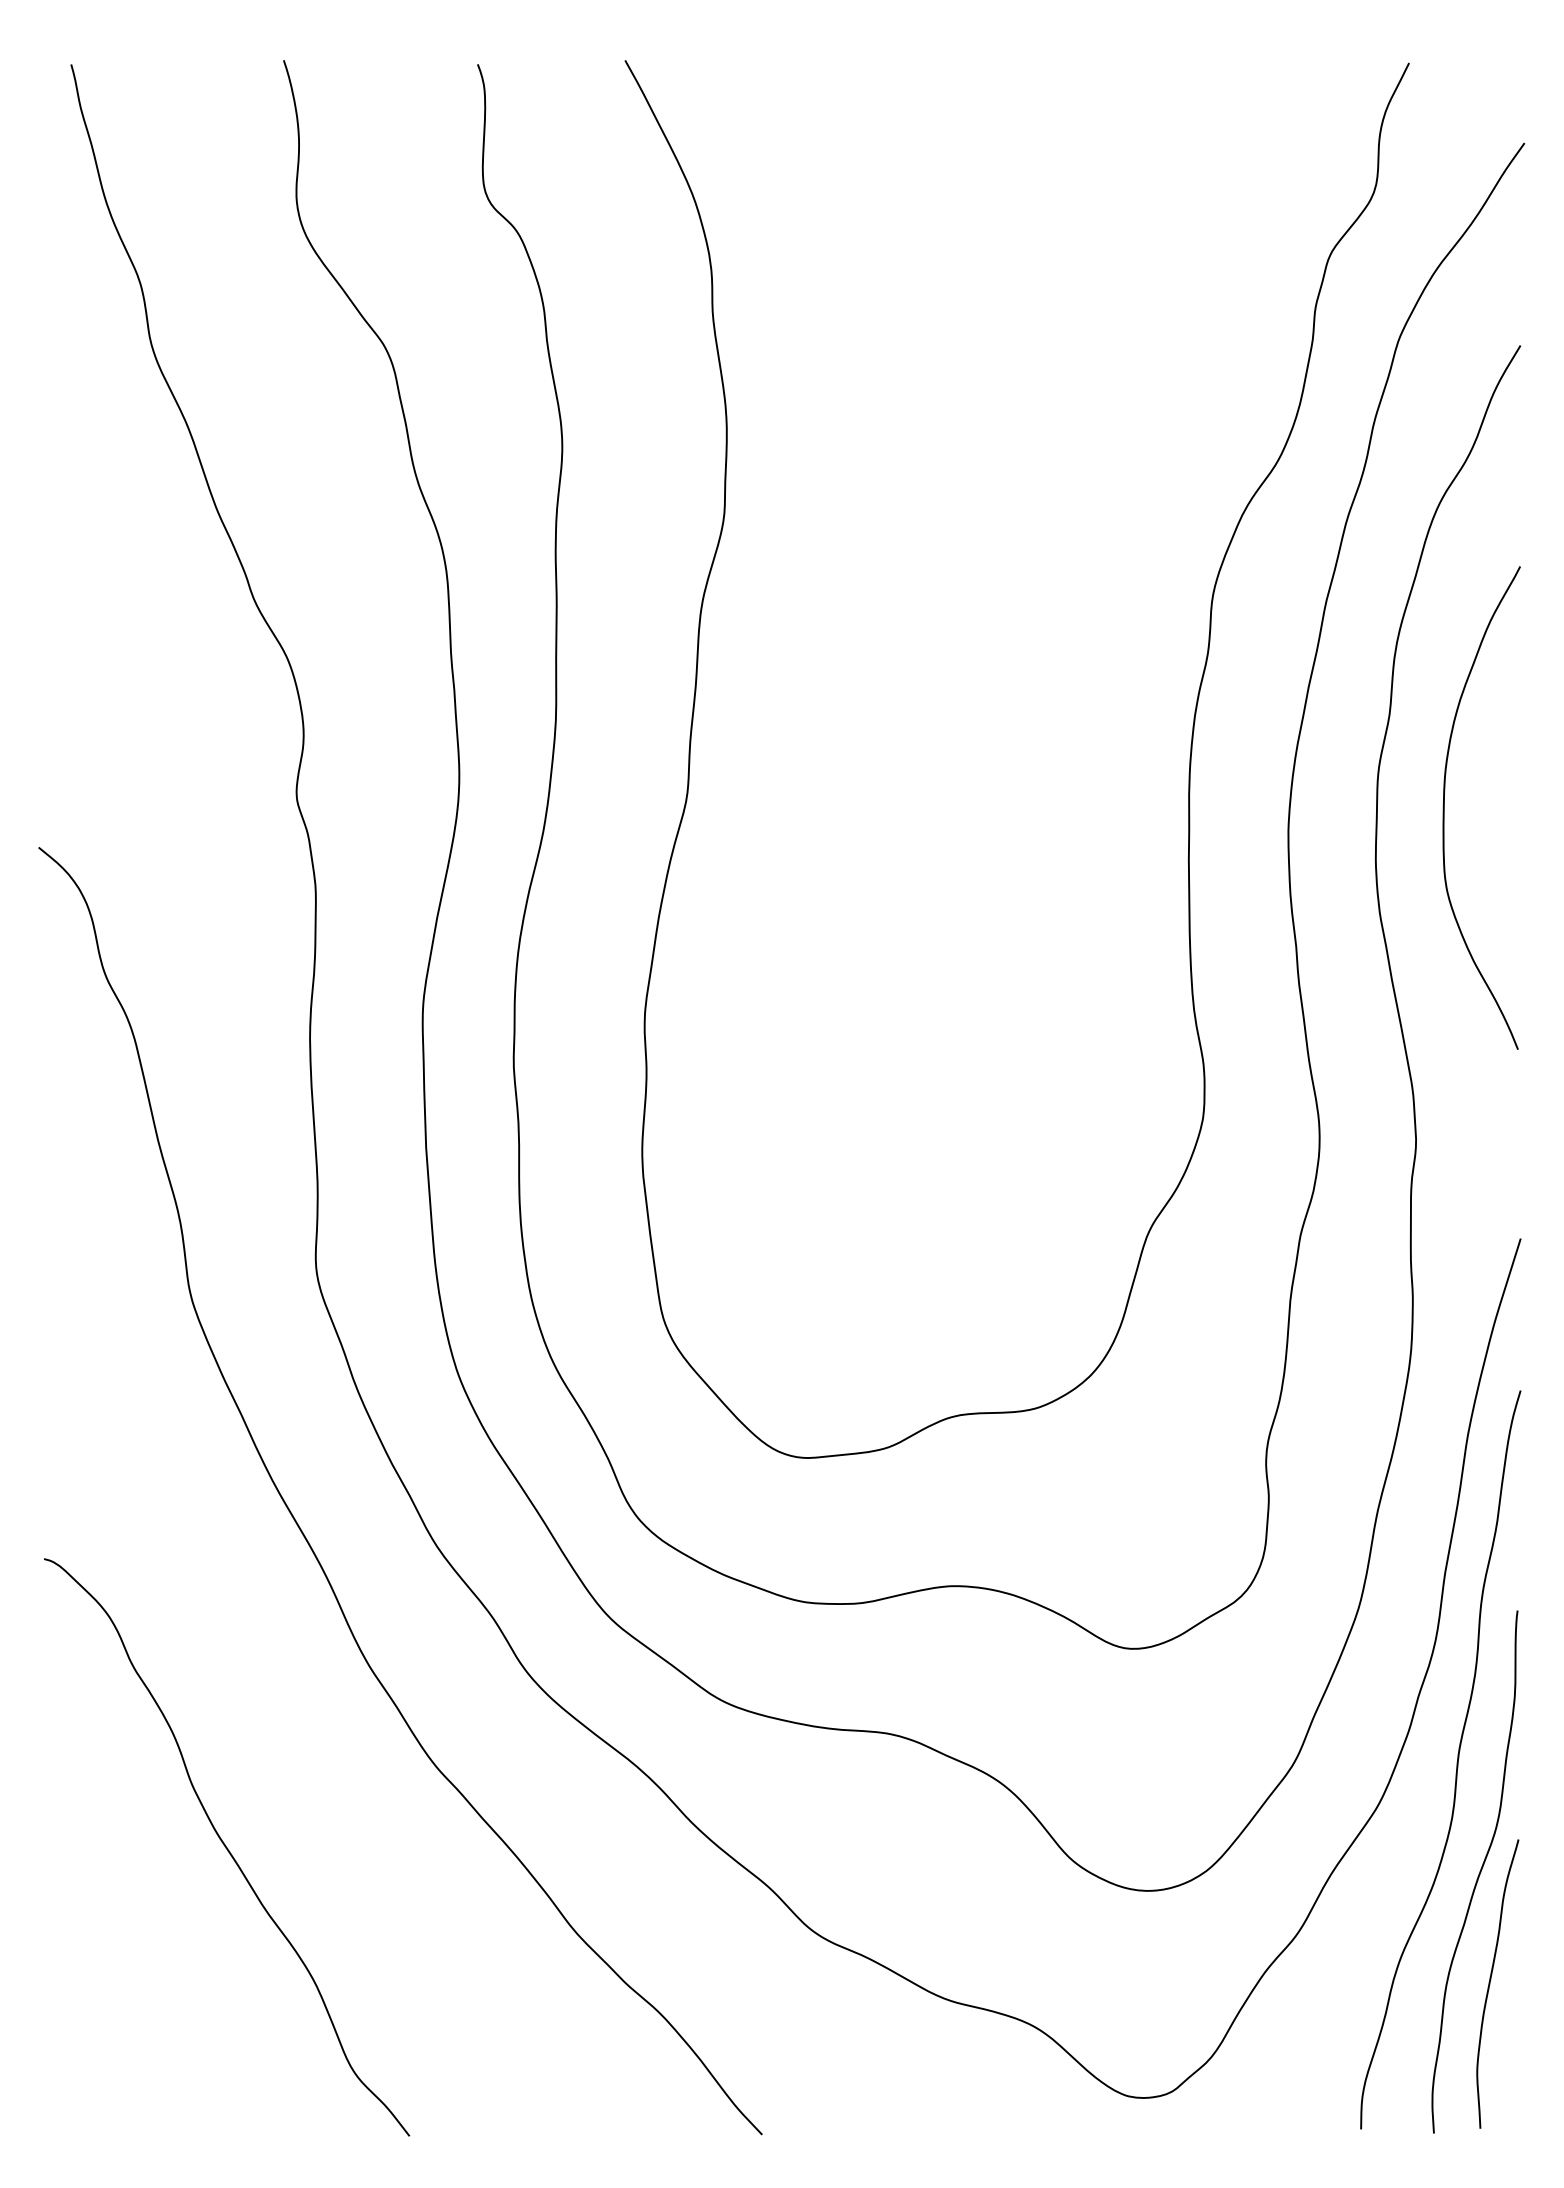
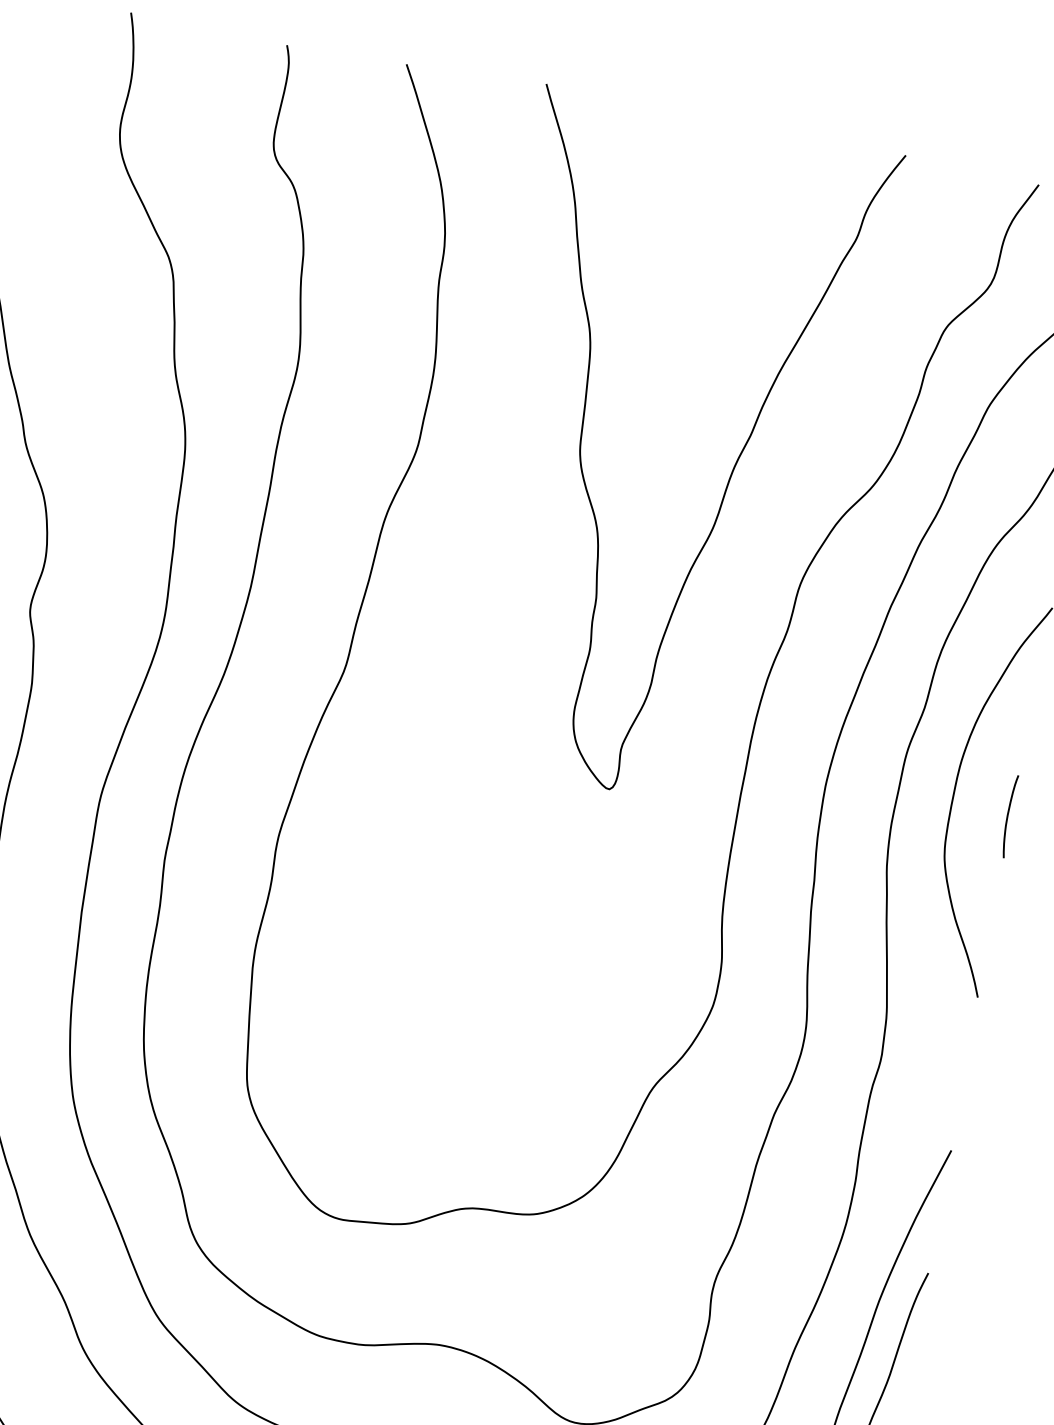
curve: (1104, 480) -> (729, 475), added
curve: (1513, 825) -> (1007, 815), added

